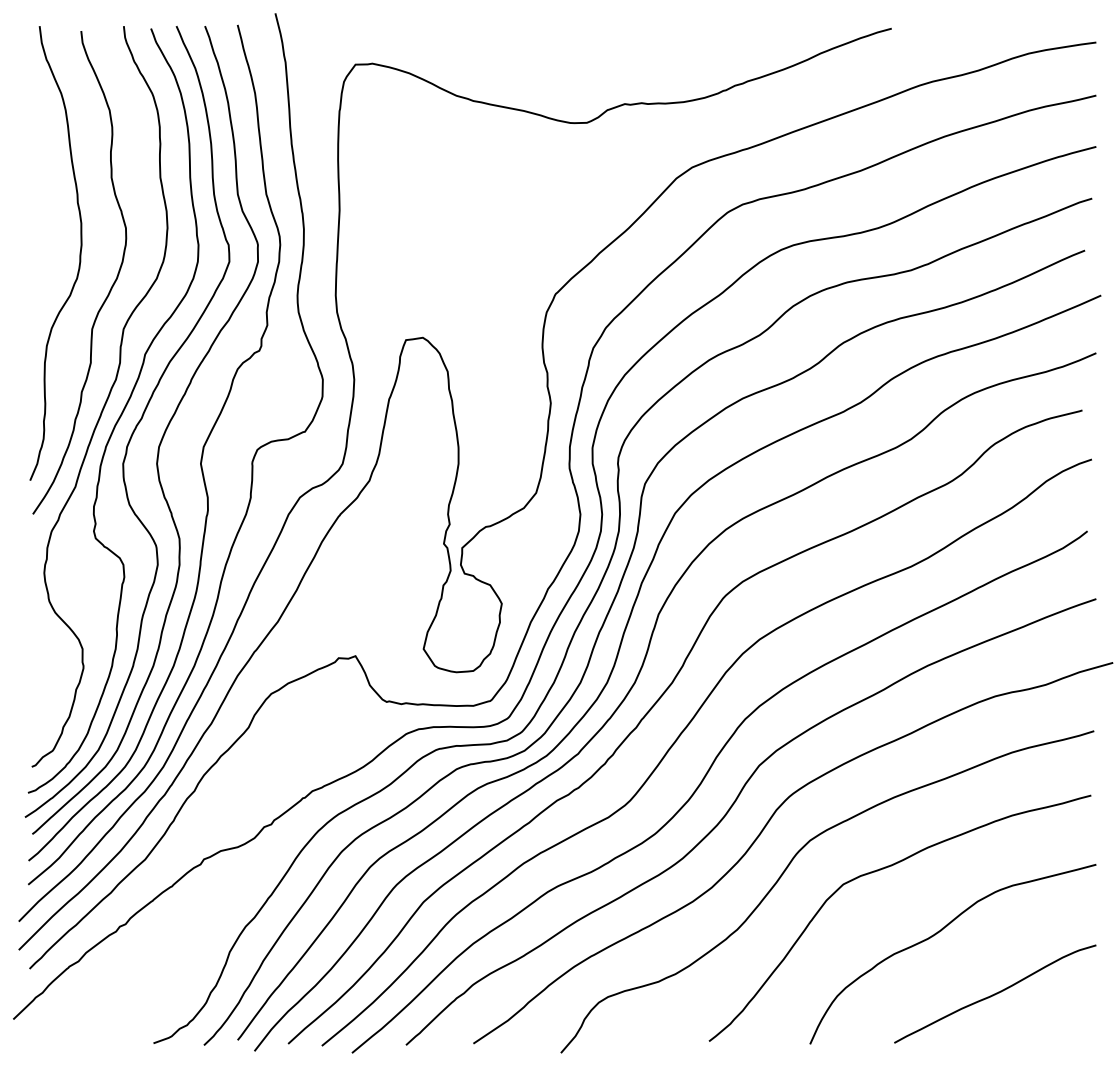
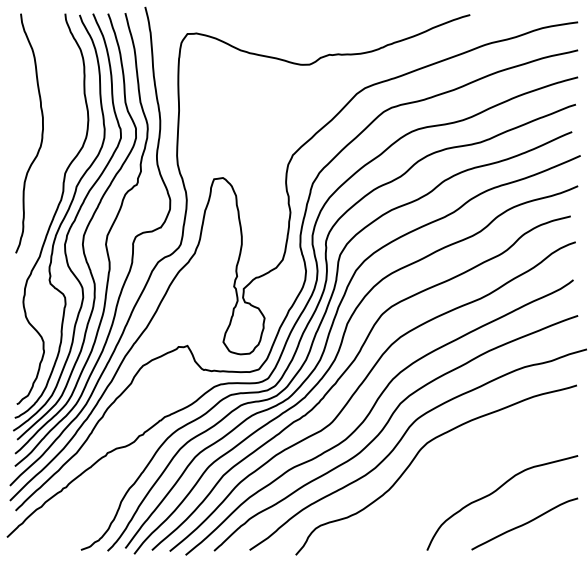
curve: (108, 289) -> (57, 152), removed
curve: (886, 869) -> (467, 458), removed

